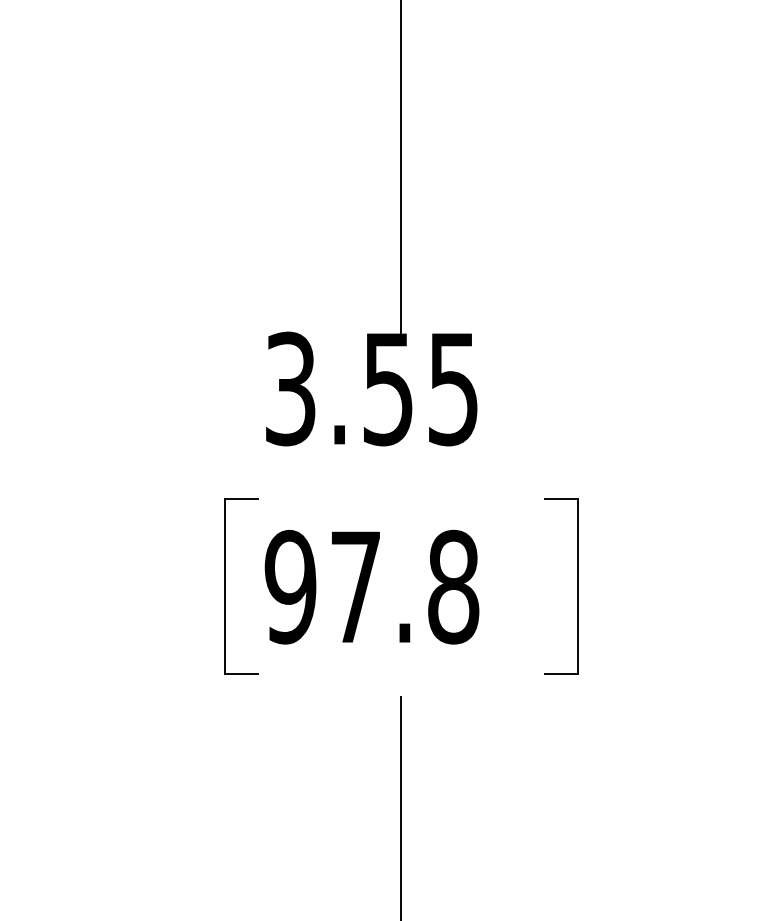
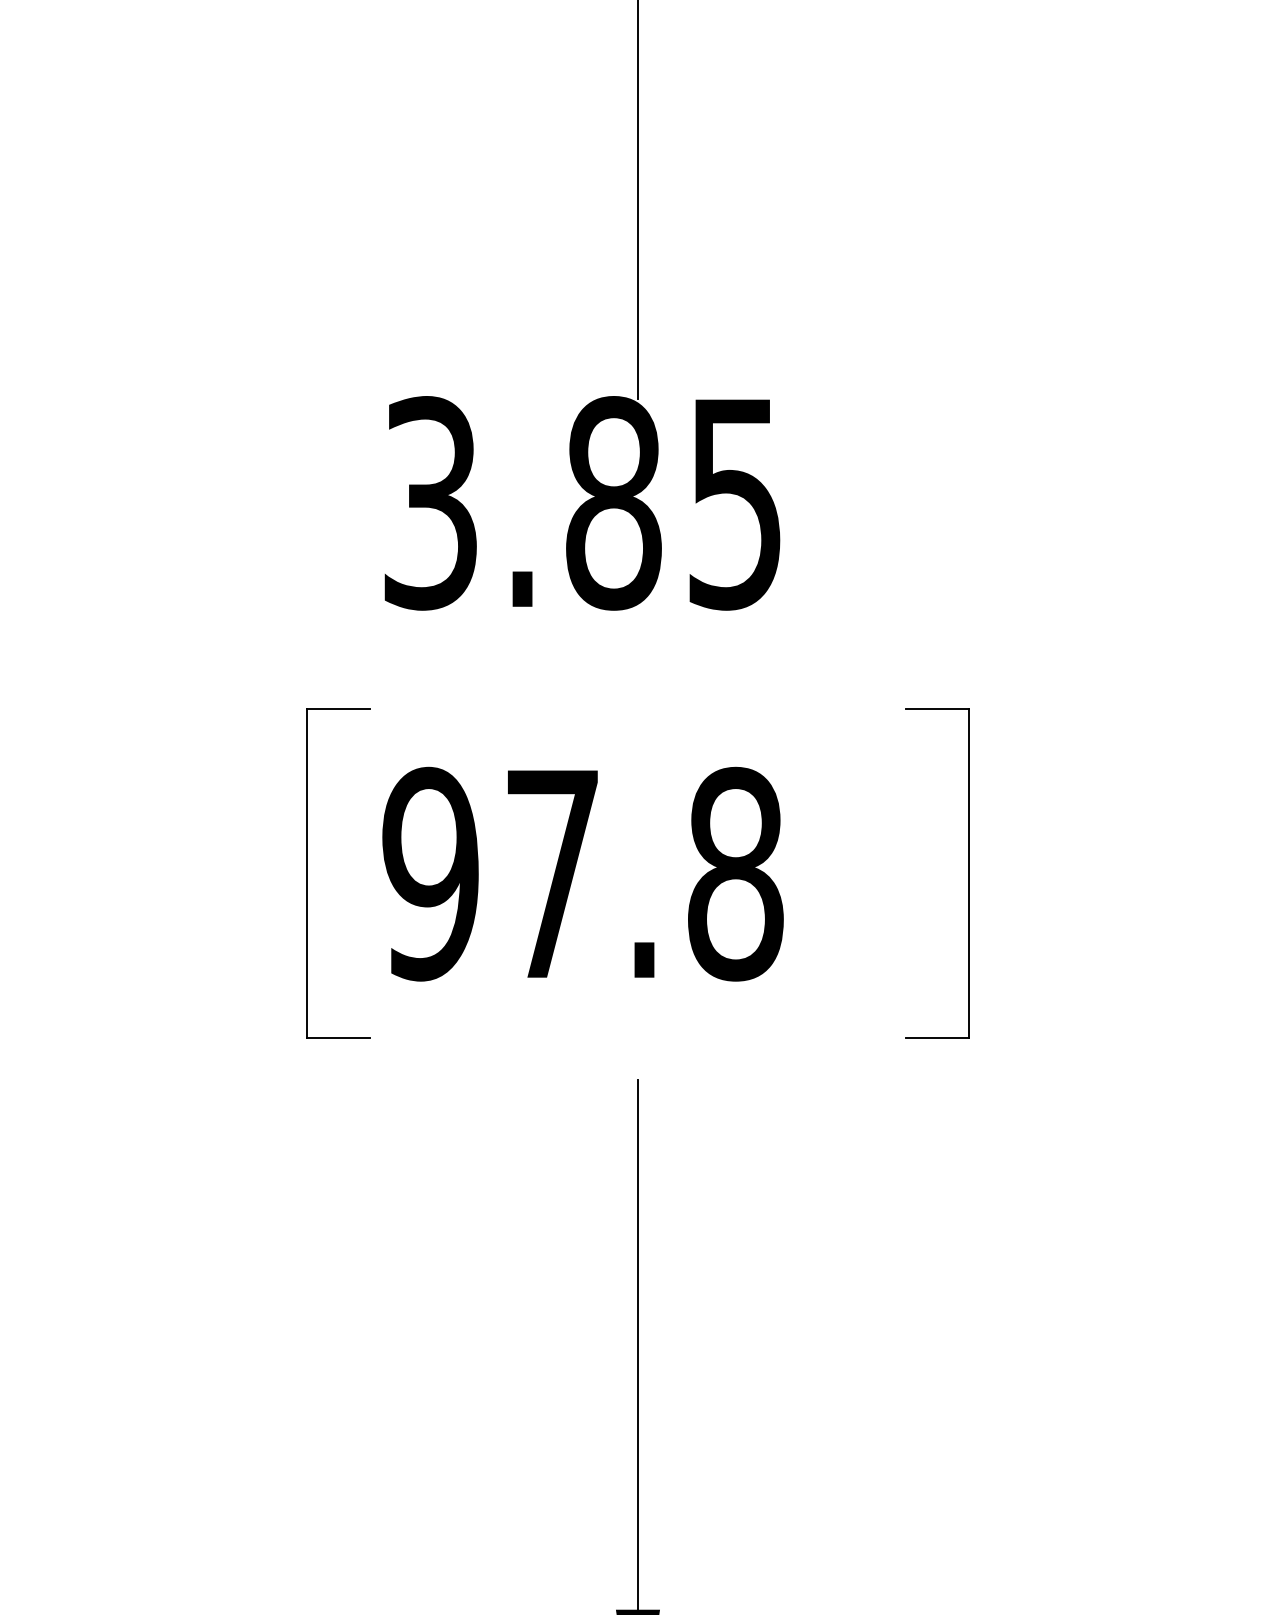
text: (388, 388) -> (613, 502), 3.55 -> 3.85

